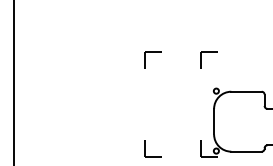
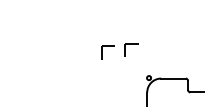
part: (152, 52) -> (107, 46), moved
part: (208, 52) -> (130, 44), moved

